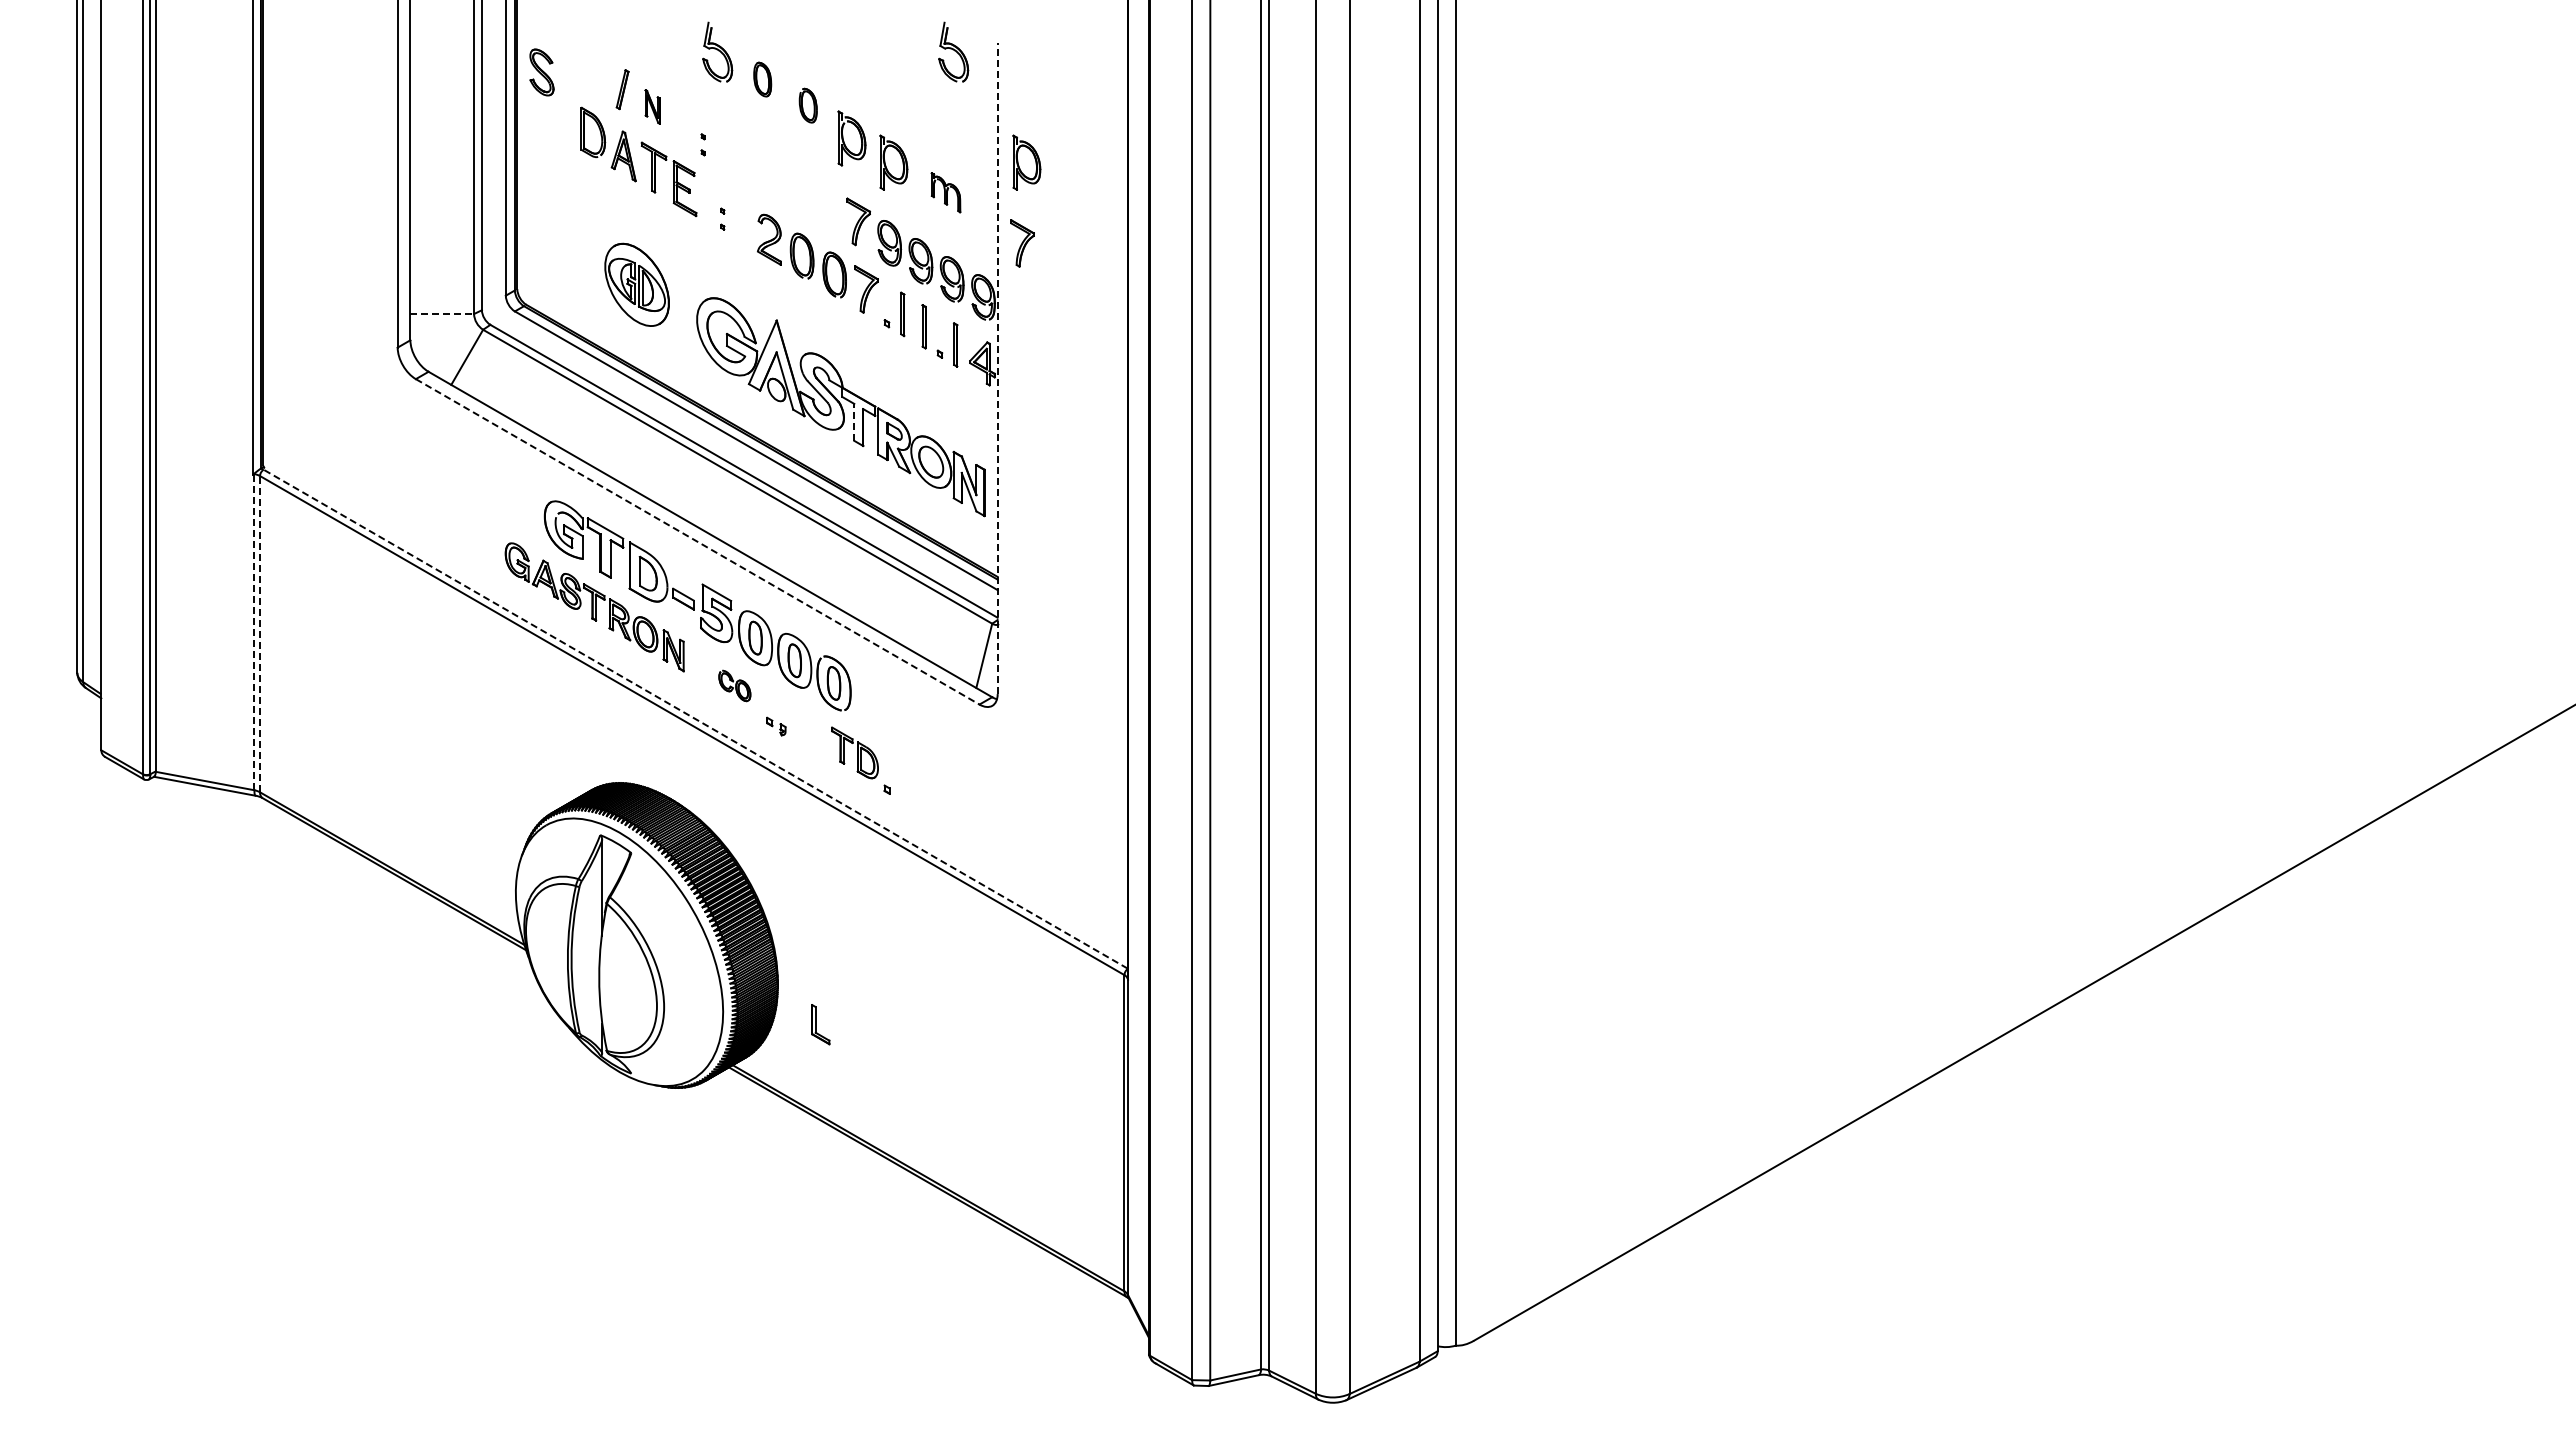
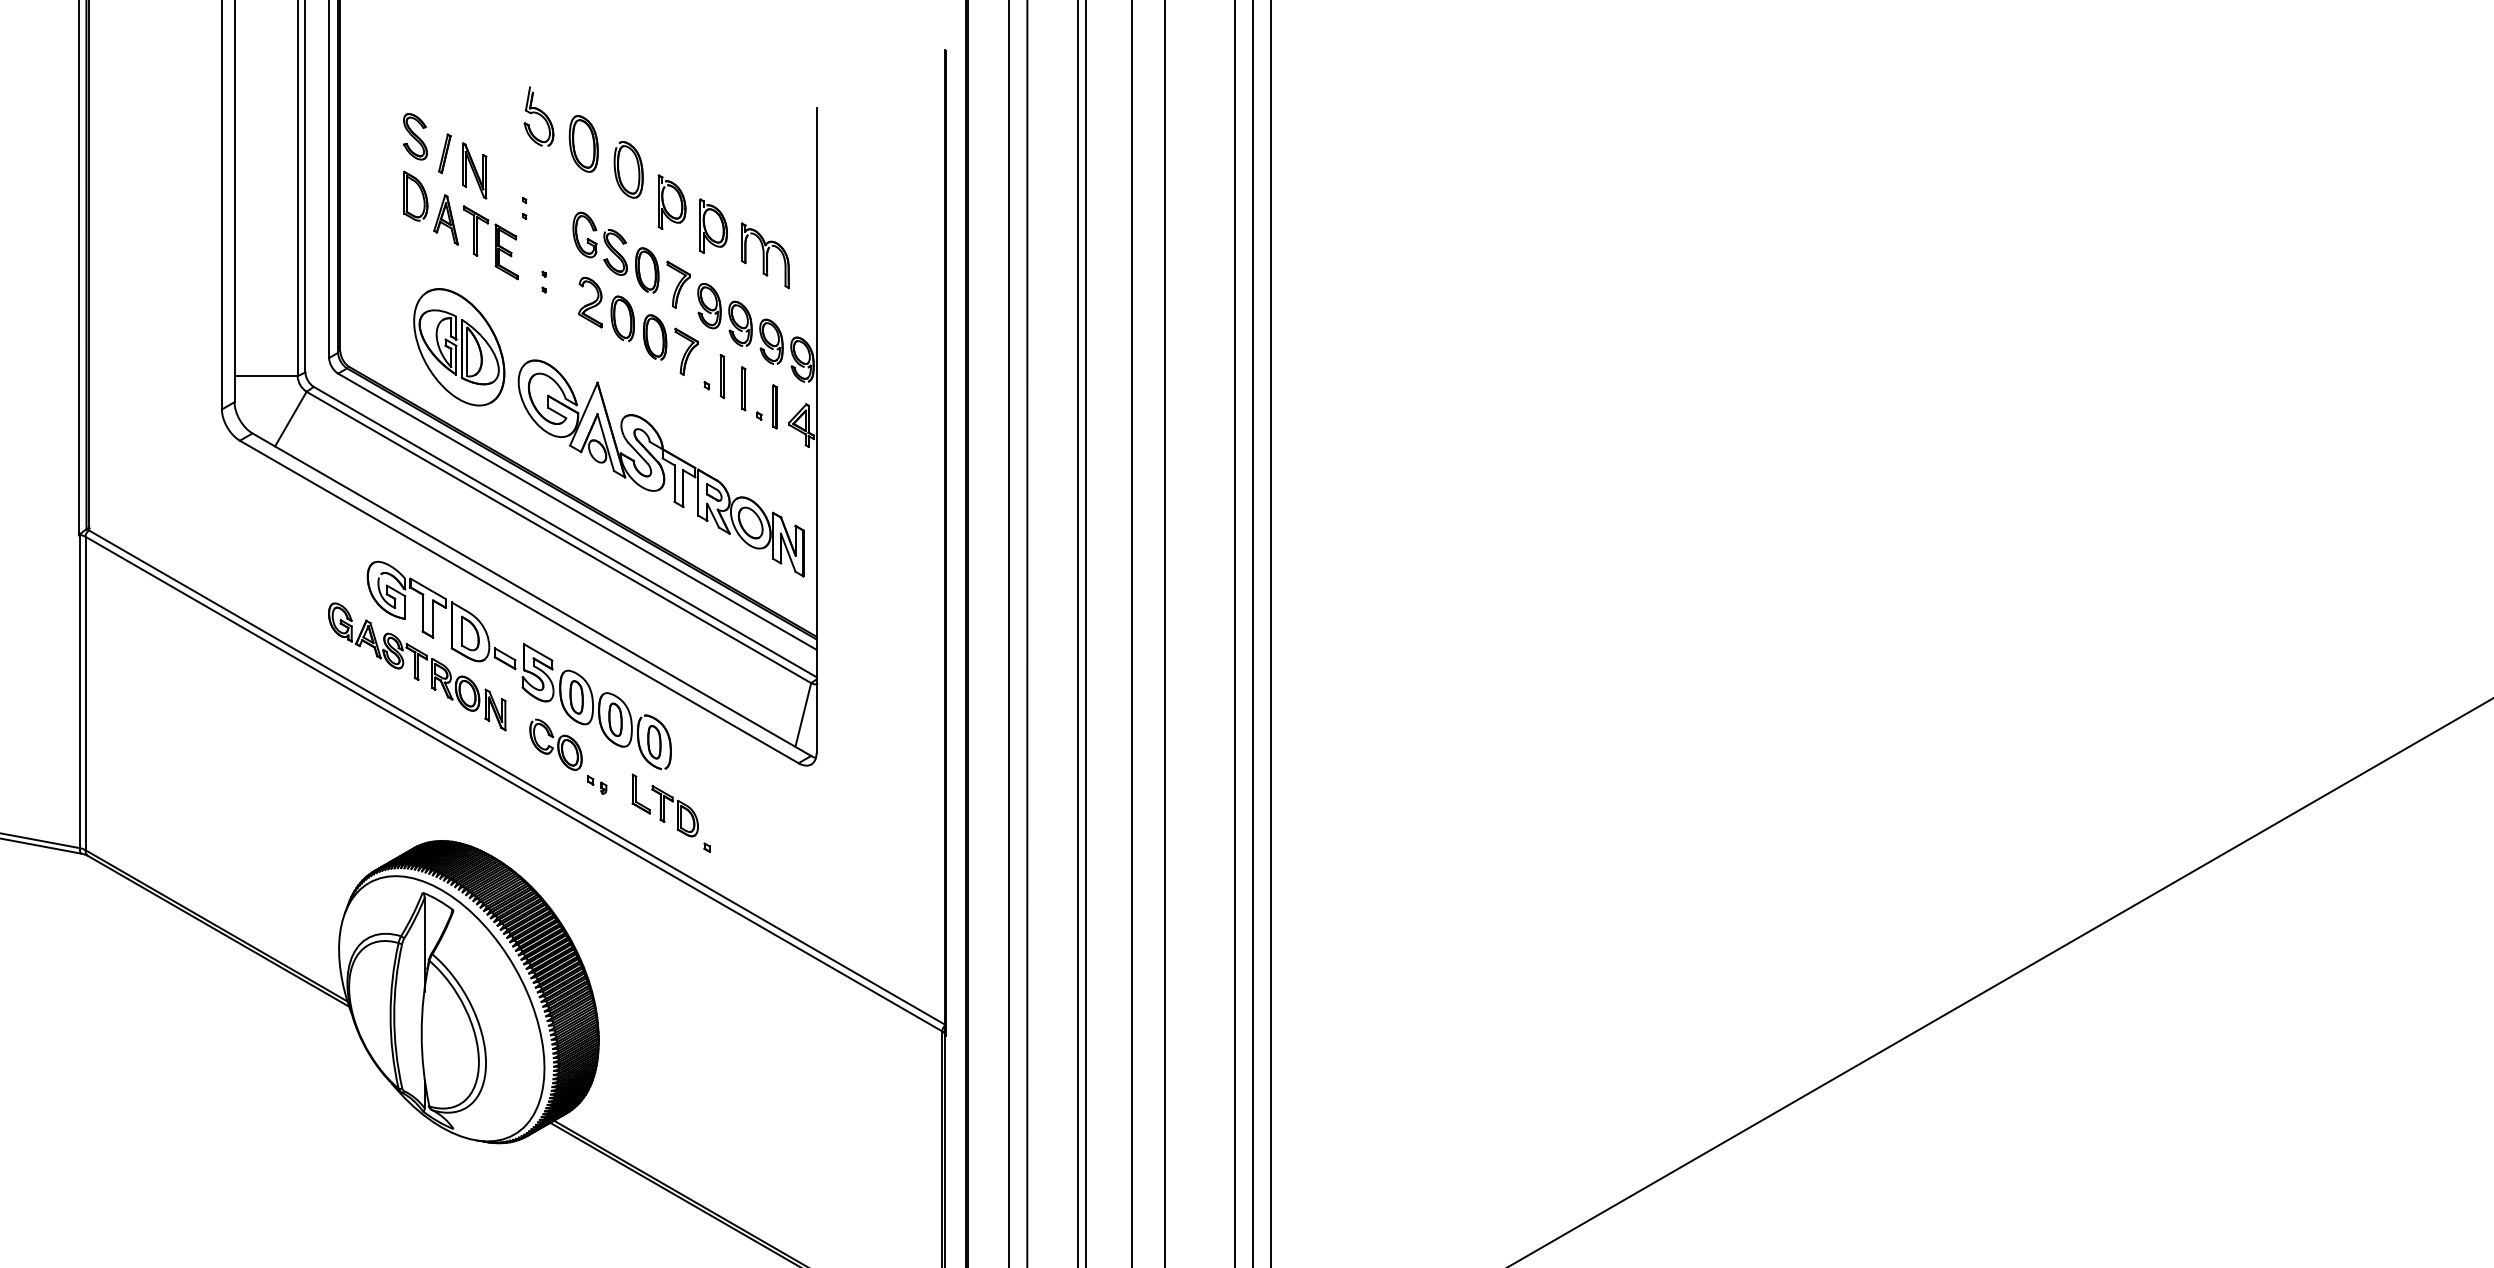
part: (953, 51) -> (772, 115), removed
part: (541, 72) -> (415, 136), moved
part: (762, 79) -> (583, 143), size x1.67
part: (808, 105) -> (629, 169), size x1.67
part: (652, 106) -> (474, 170), size x1.67
part: (1026, 162) -> (845, 226), removed
part: (795, 189) -> (616, 252), added
part: (945, 192) -> (764, 255), size x1.67
part: (1022, 243) -> (841, 306), removed
part: (636, 284) -> (458, 346), size x1.43
line: (442, 314) -> (266, 376), dashed -> solid
line: (997, 368) -> (816, 430), dashed -> solid
line: (854, 421) -> (674, 482), dashed -> solid
line: (698, 542) -> (520, 602), dashed -> solid
line: (254, 631) -> (80, 690), dashed -> solid
line: (260, 633) -> (85, 692), dashed -> solid
part: (734, 685) -> (555, 744), size x1.67
line: (695, 719) -> (517, 778), dashed -> solid
part: (820, 1024) -> (640, 793), moved

